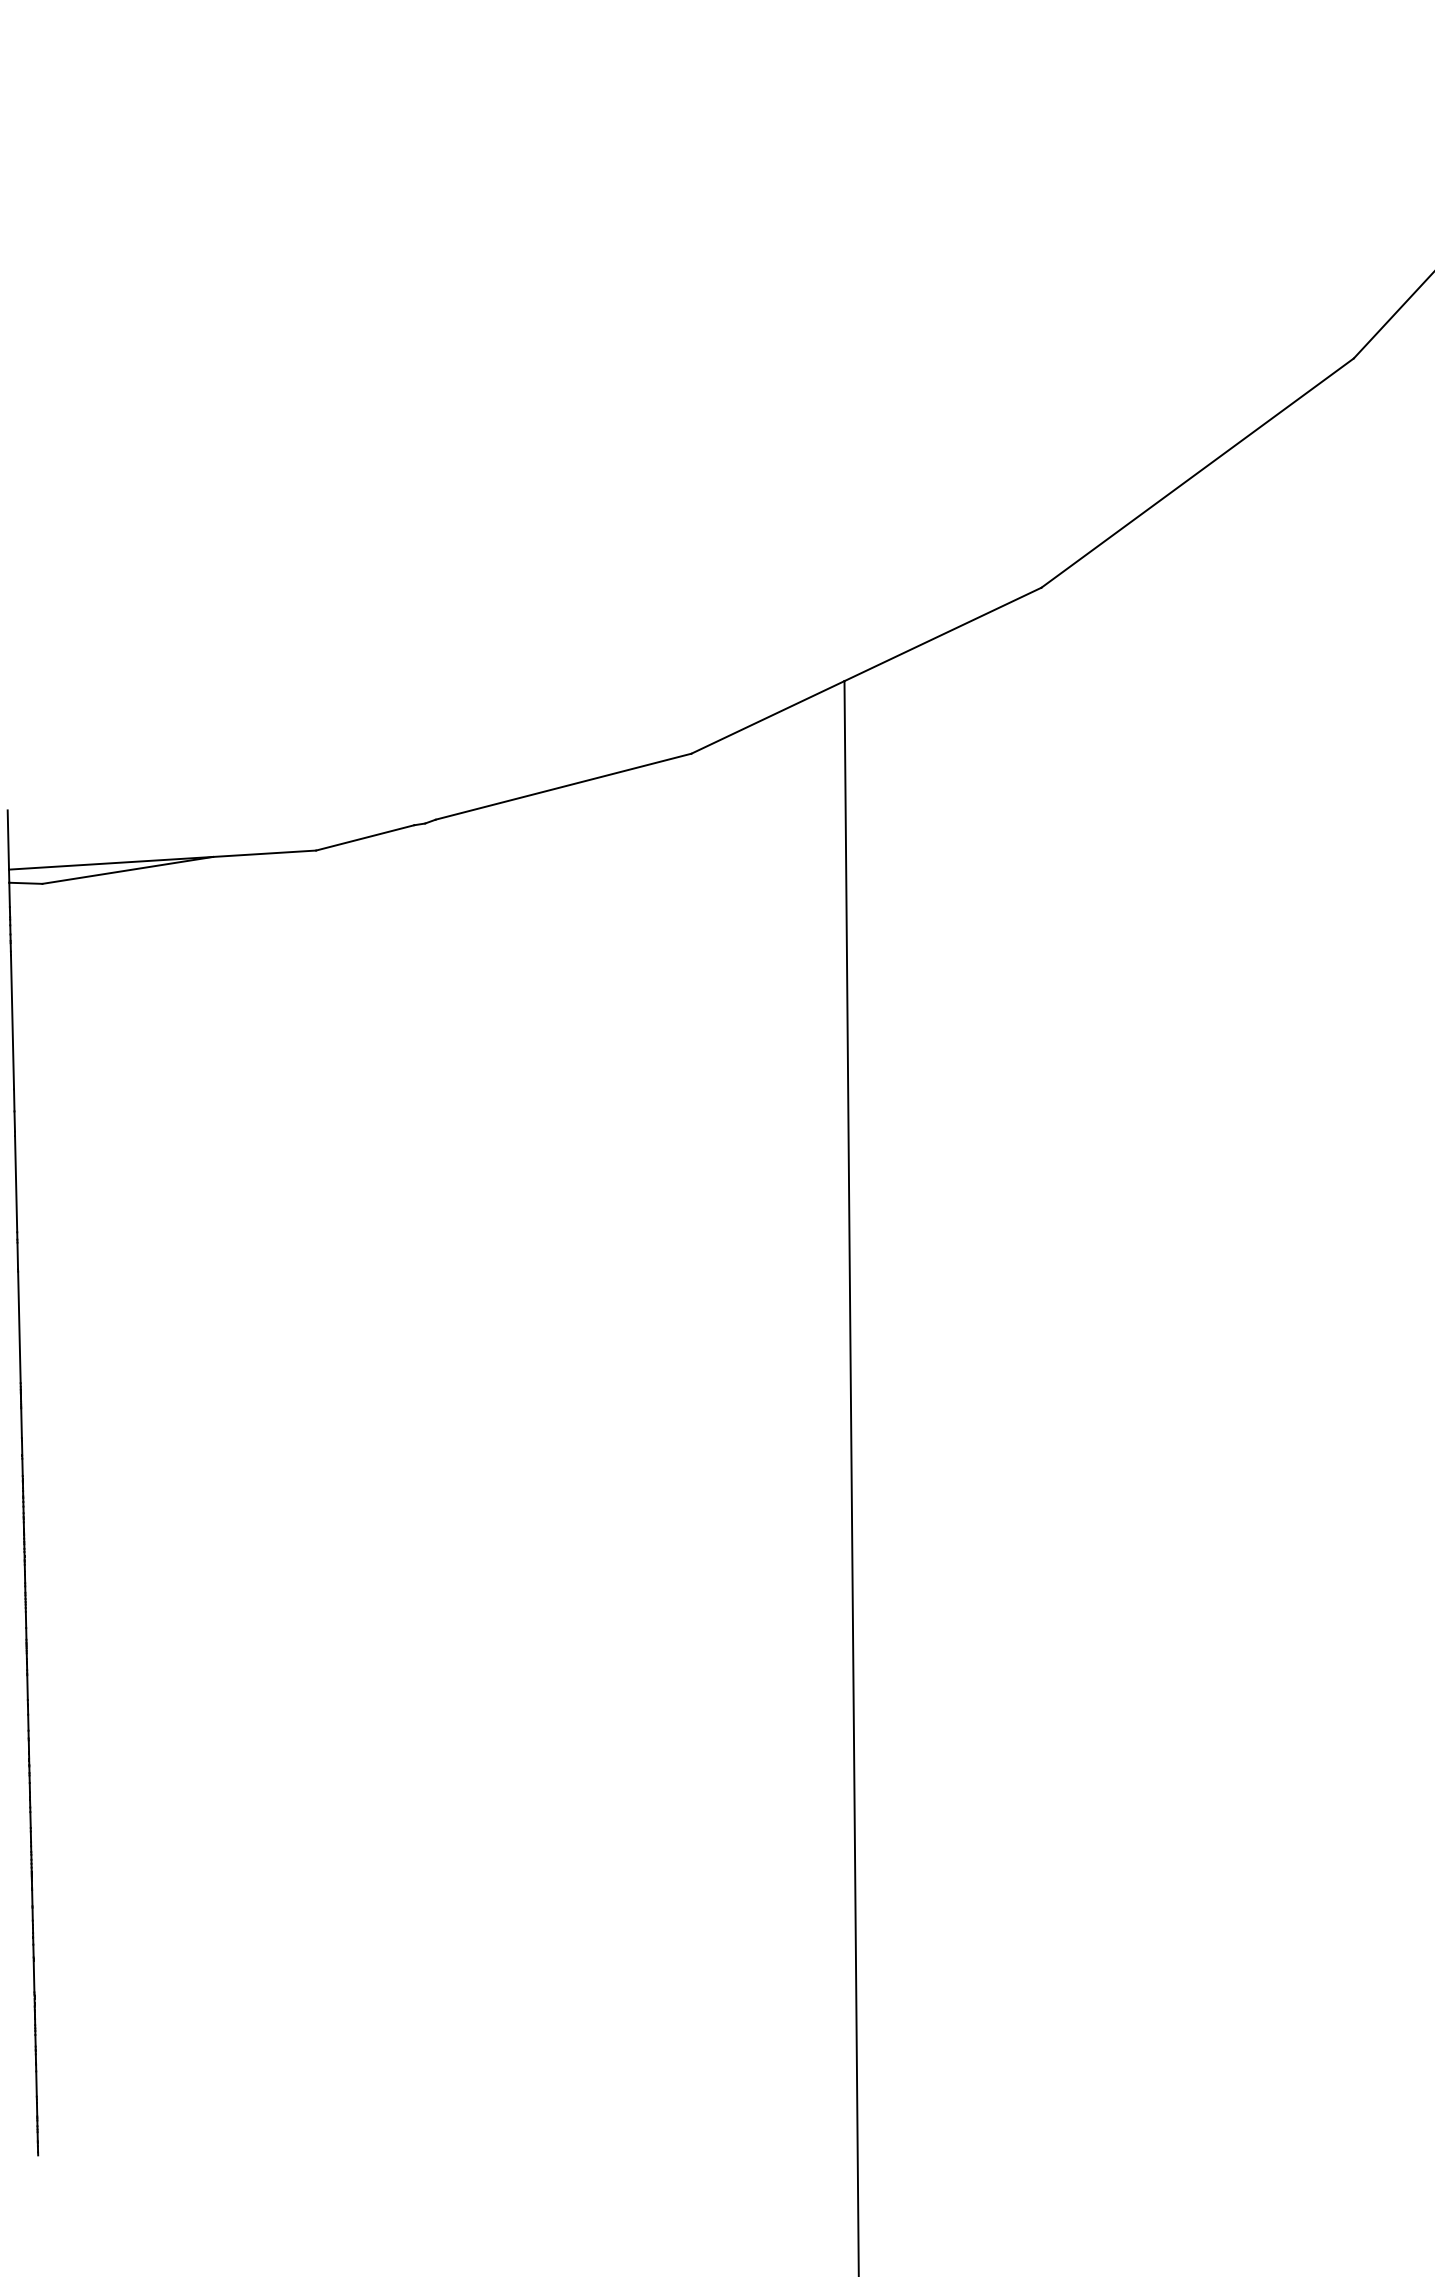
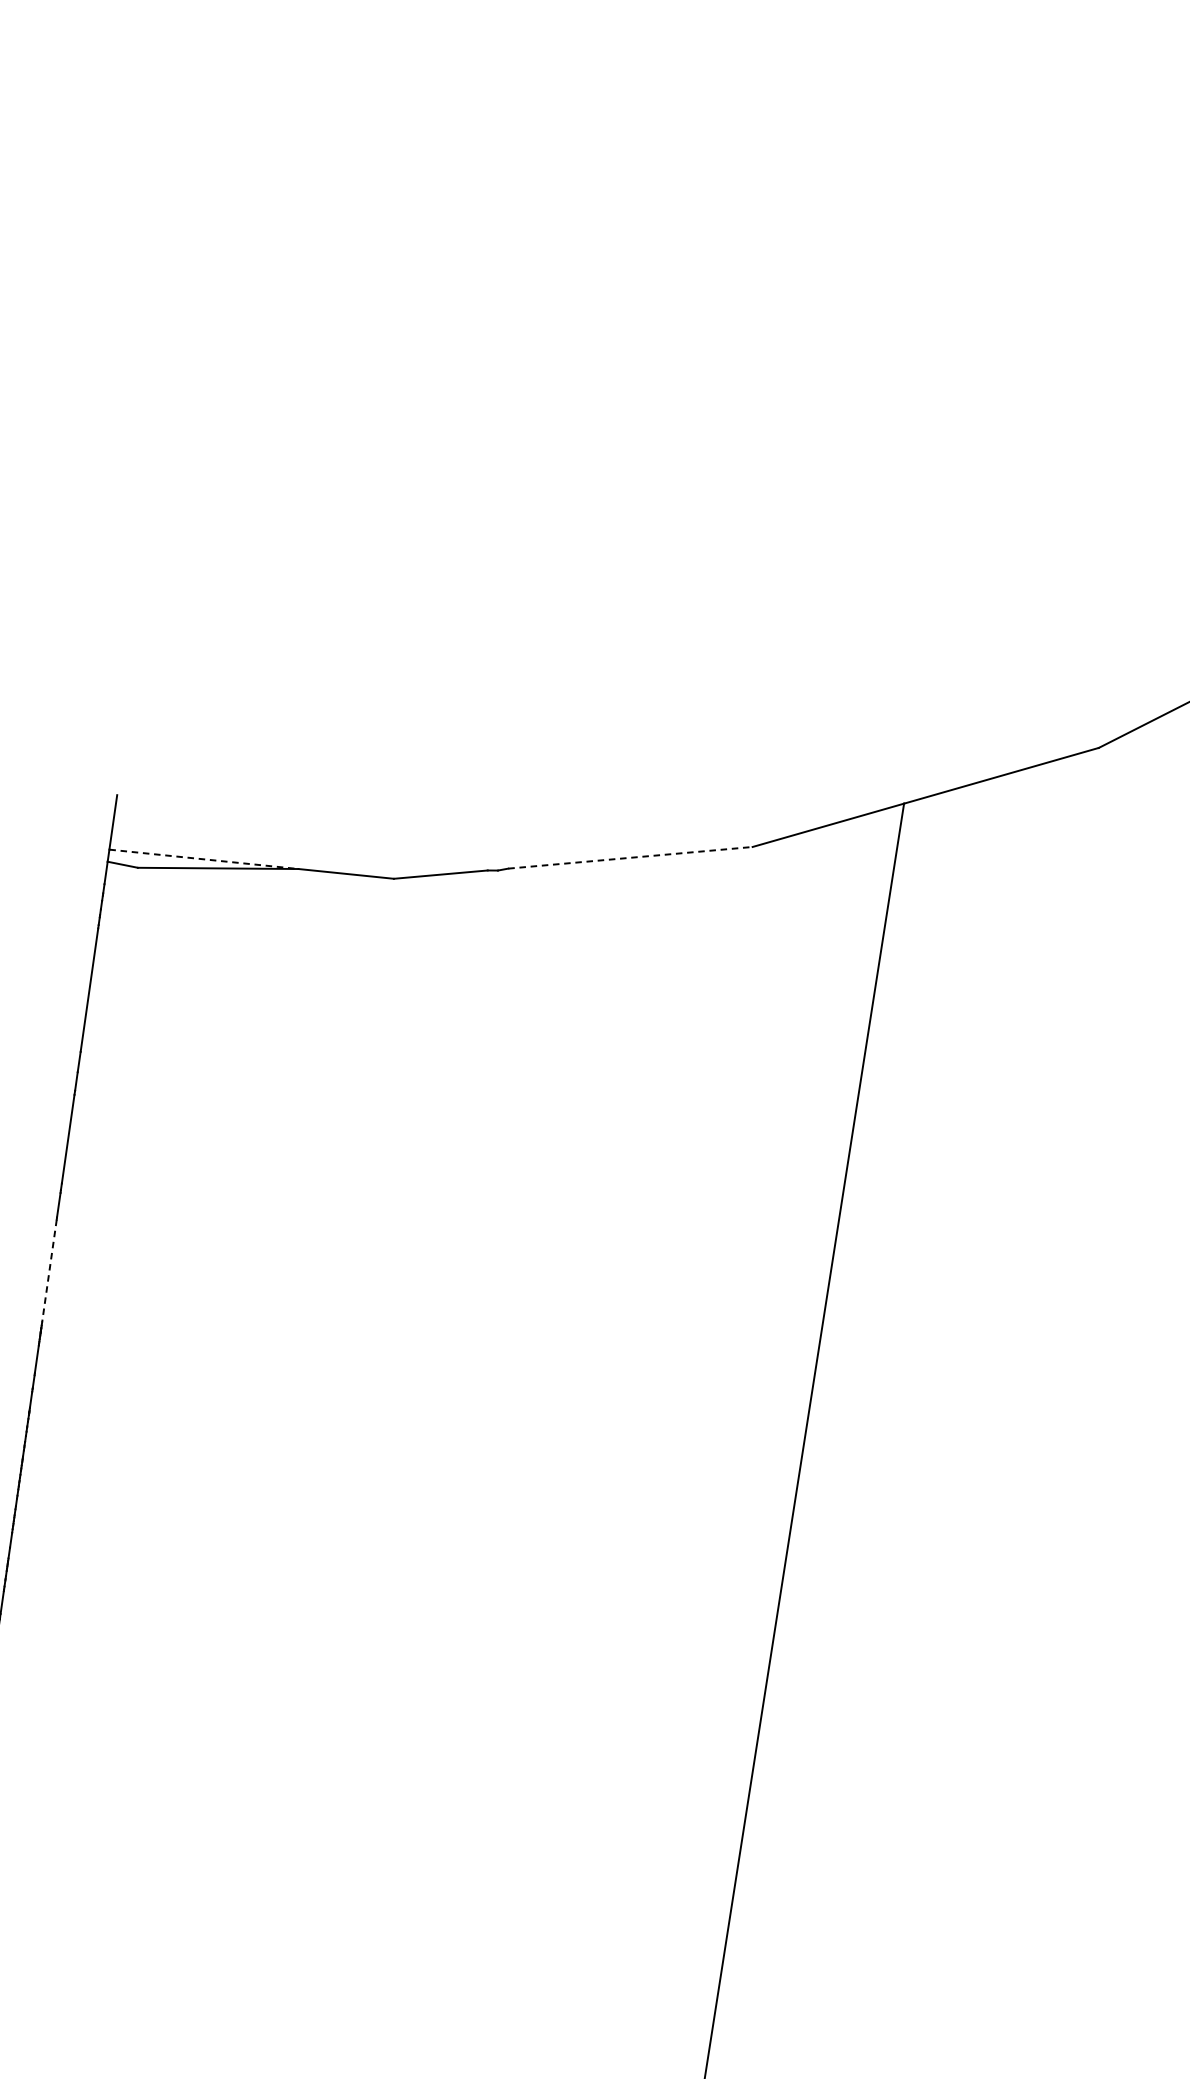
line: (563, 786) -> (630, 857), solid -> dashed
line: (111, 863) -> (204, 859), solid -> dashed
line: (19, 1327) -> (49, 1271), solid -> dashed

